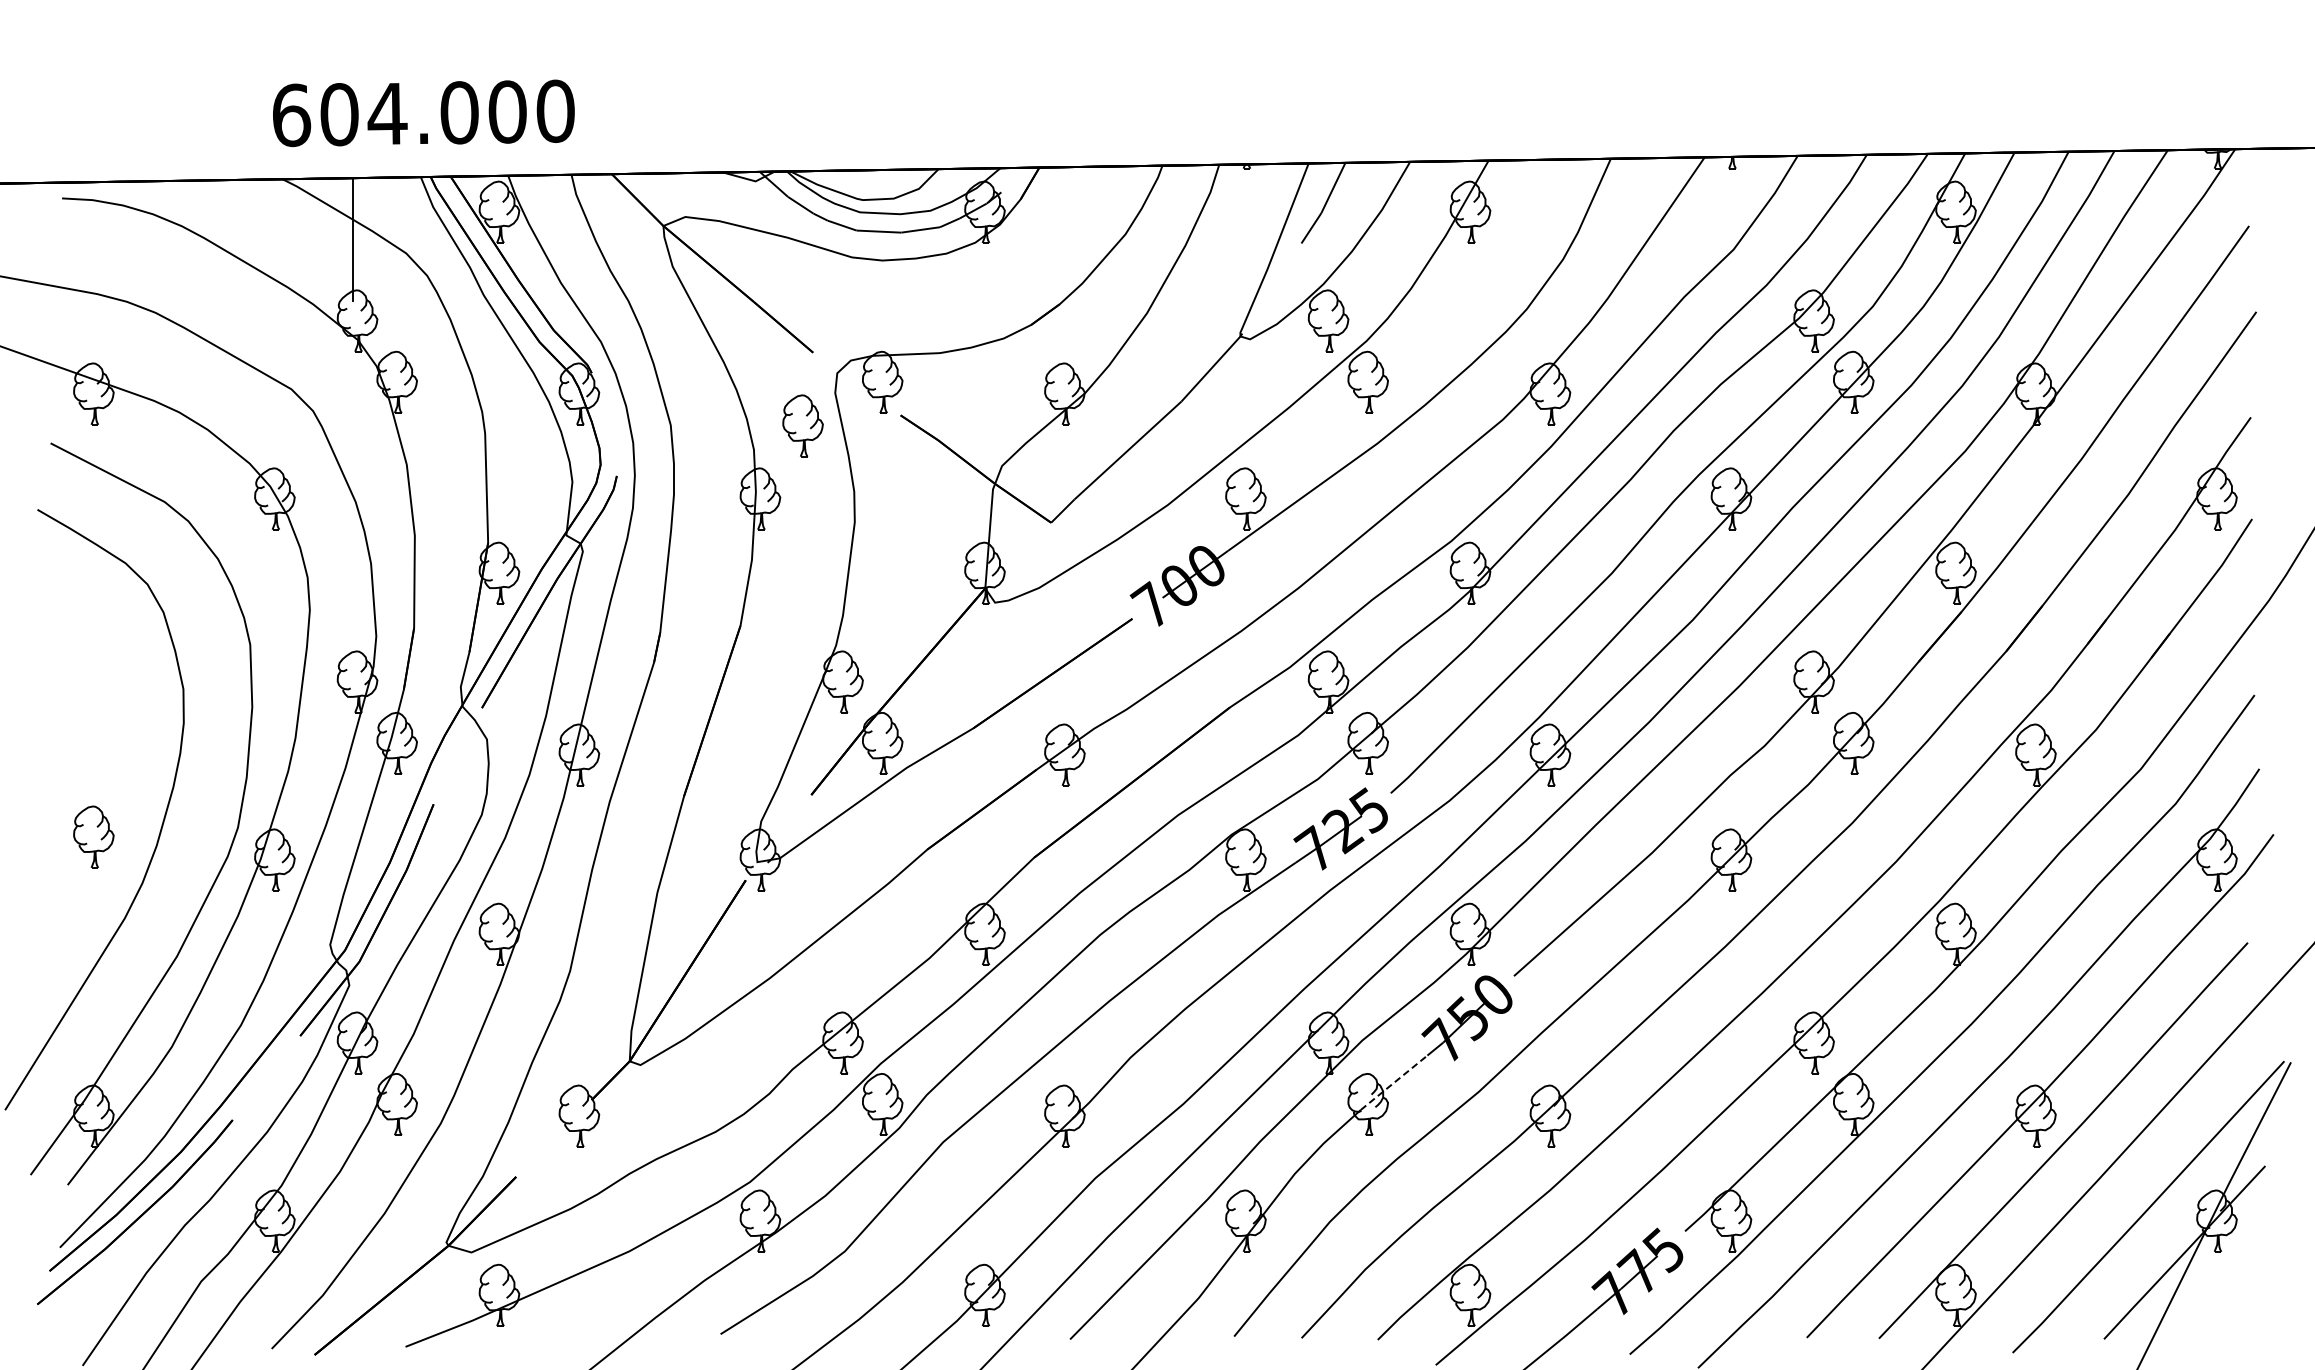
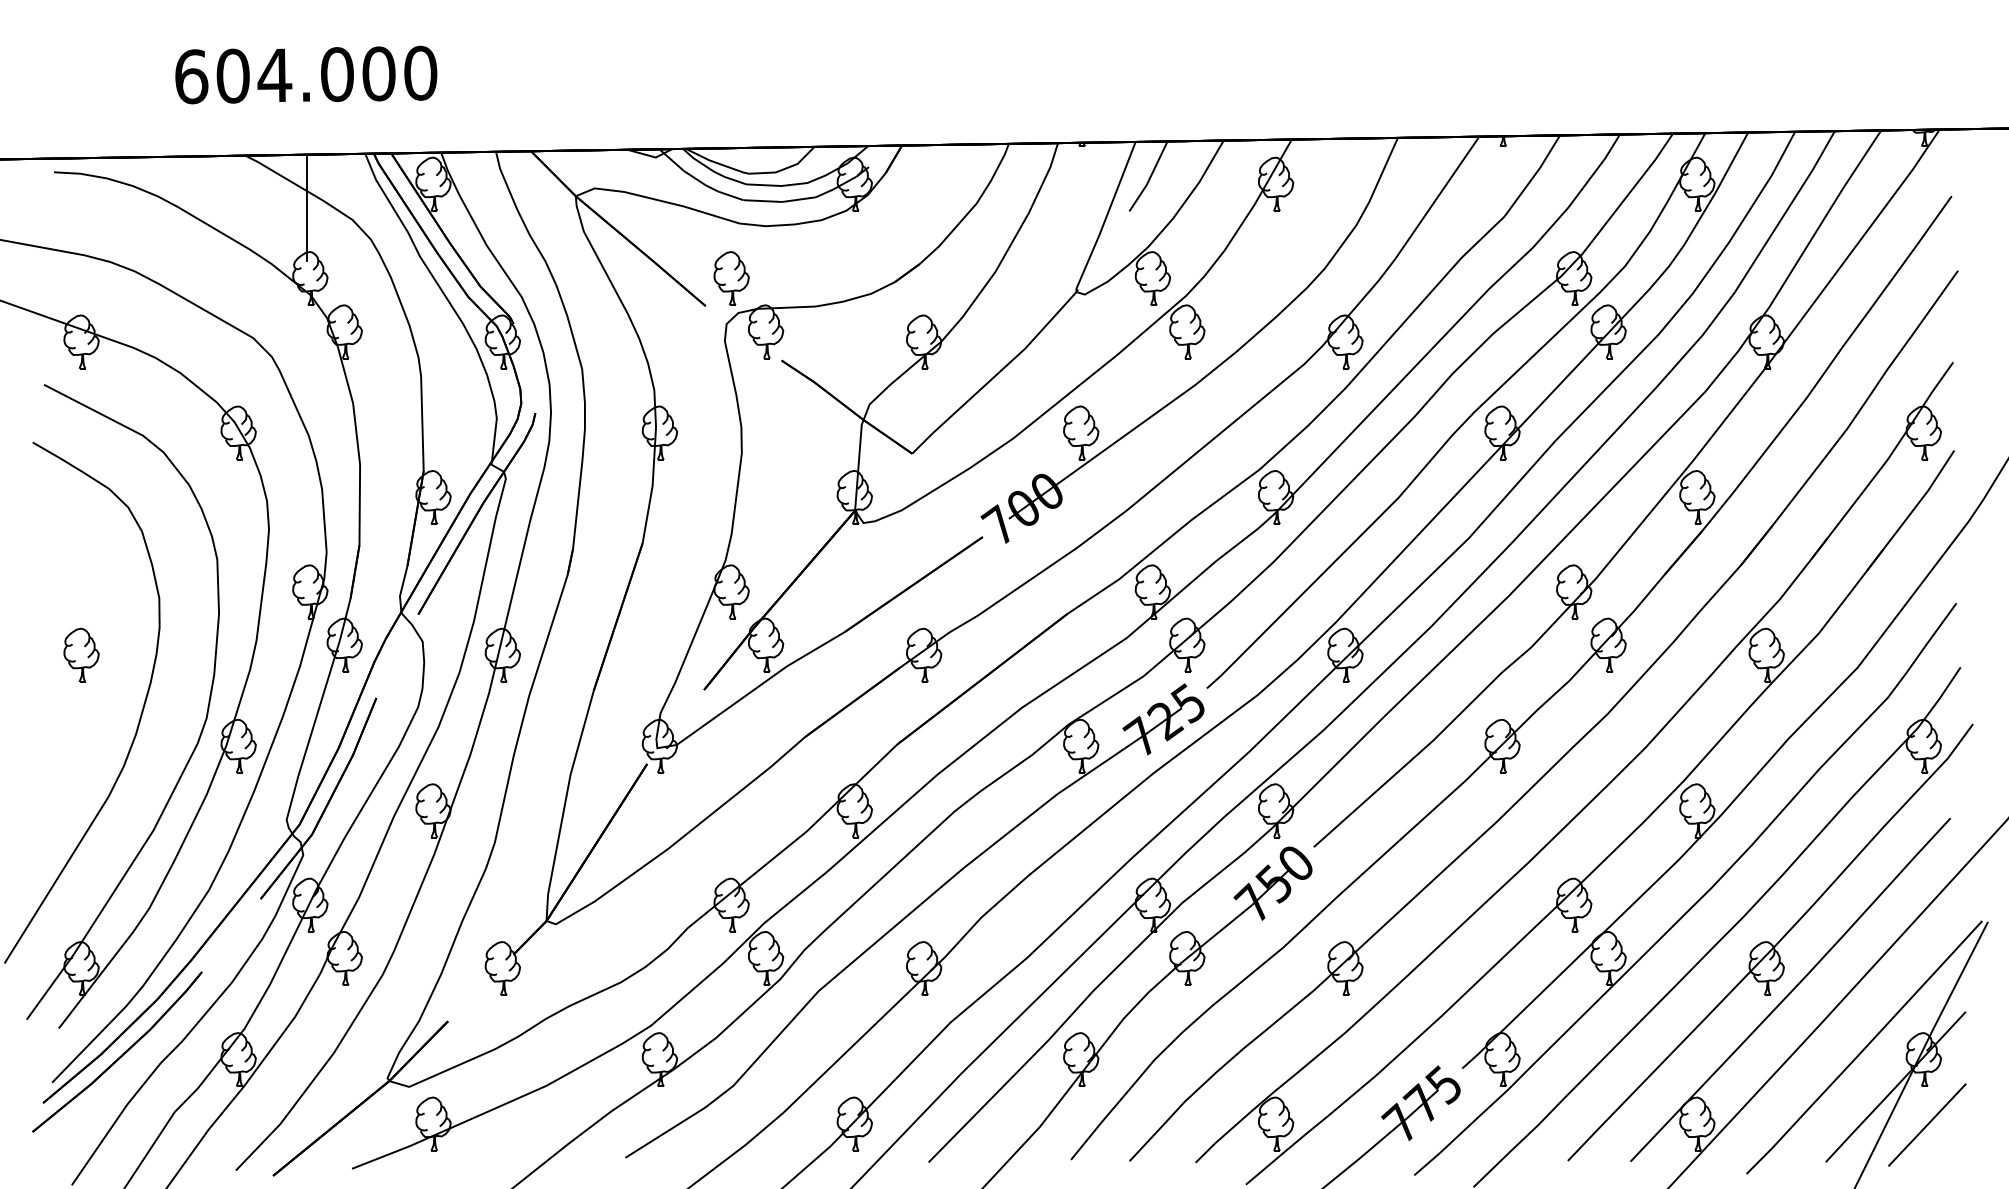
text: (423, 113) -> (306, 75), moved
part: (802, 425) -> (731, 278), moved
part: (93, 836) -> (81, 654), moved
line: (1394, 1082) -> (1210, 939), dashed -> solid
line: (2220, 1296) -> (1926, 1125), added

